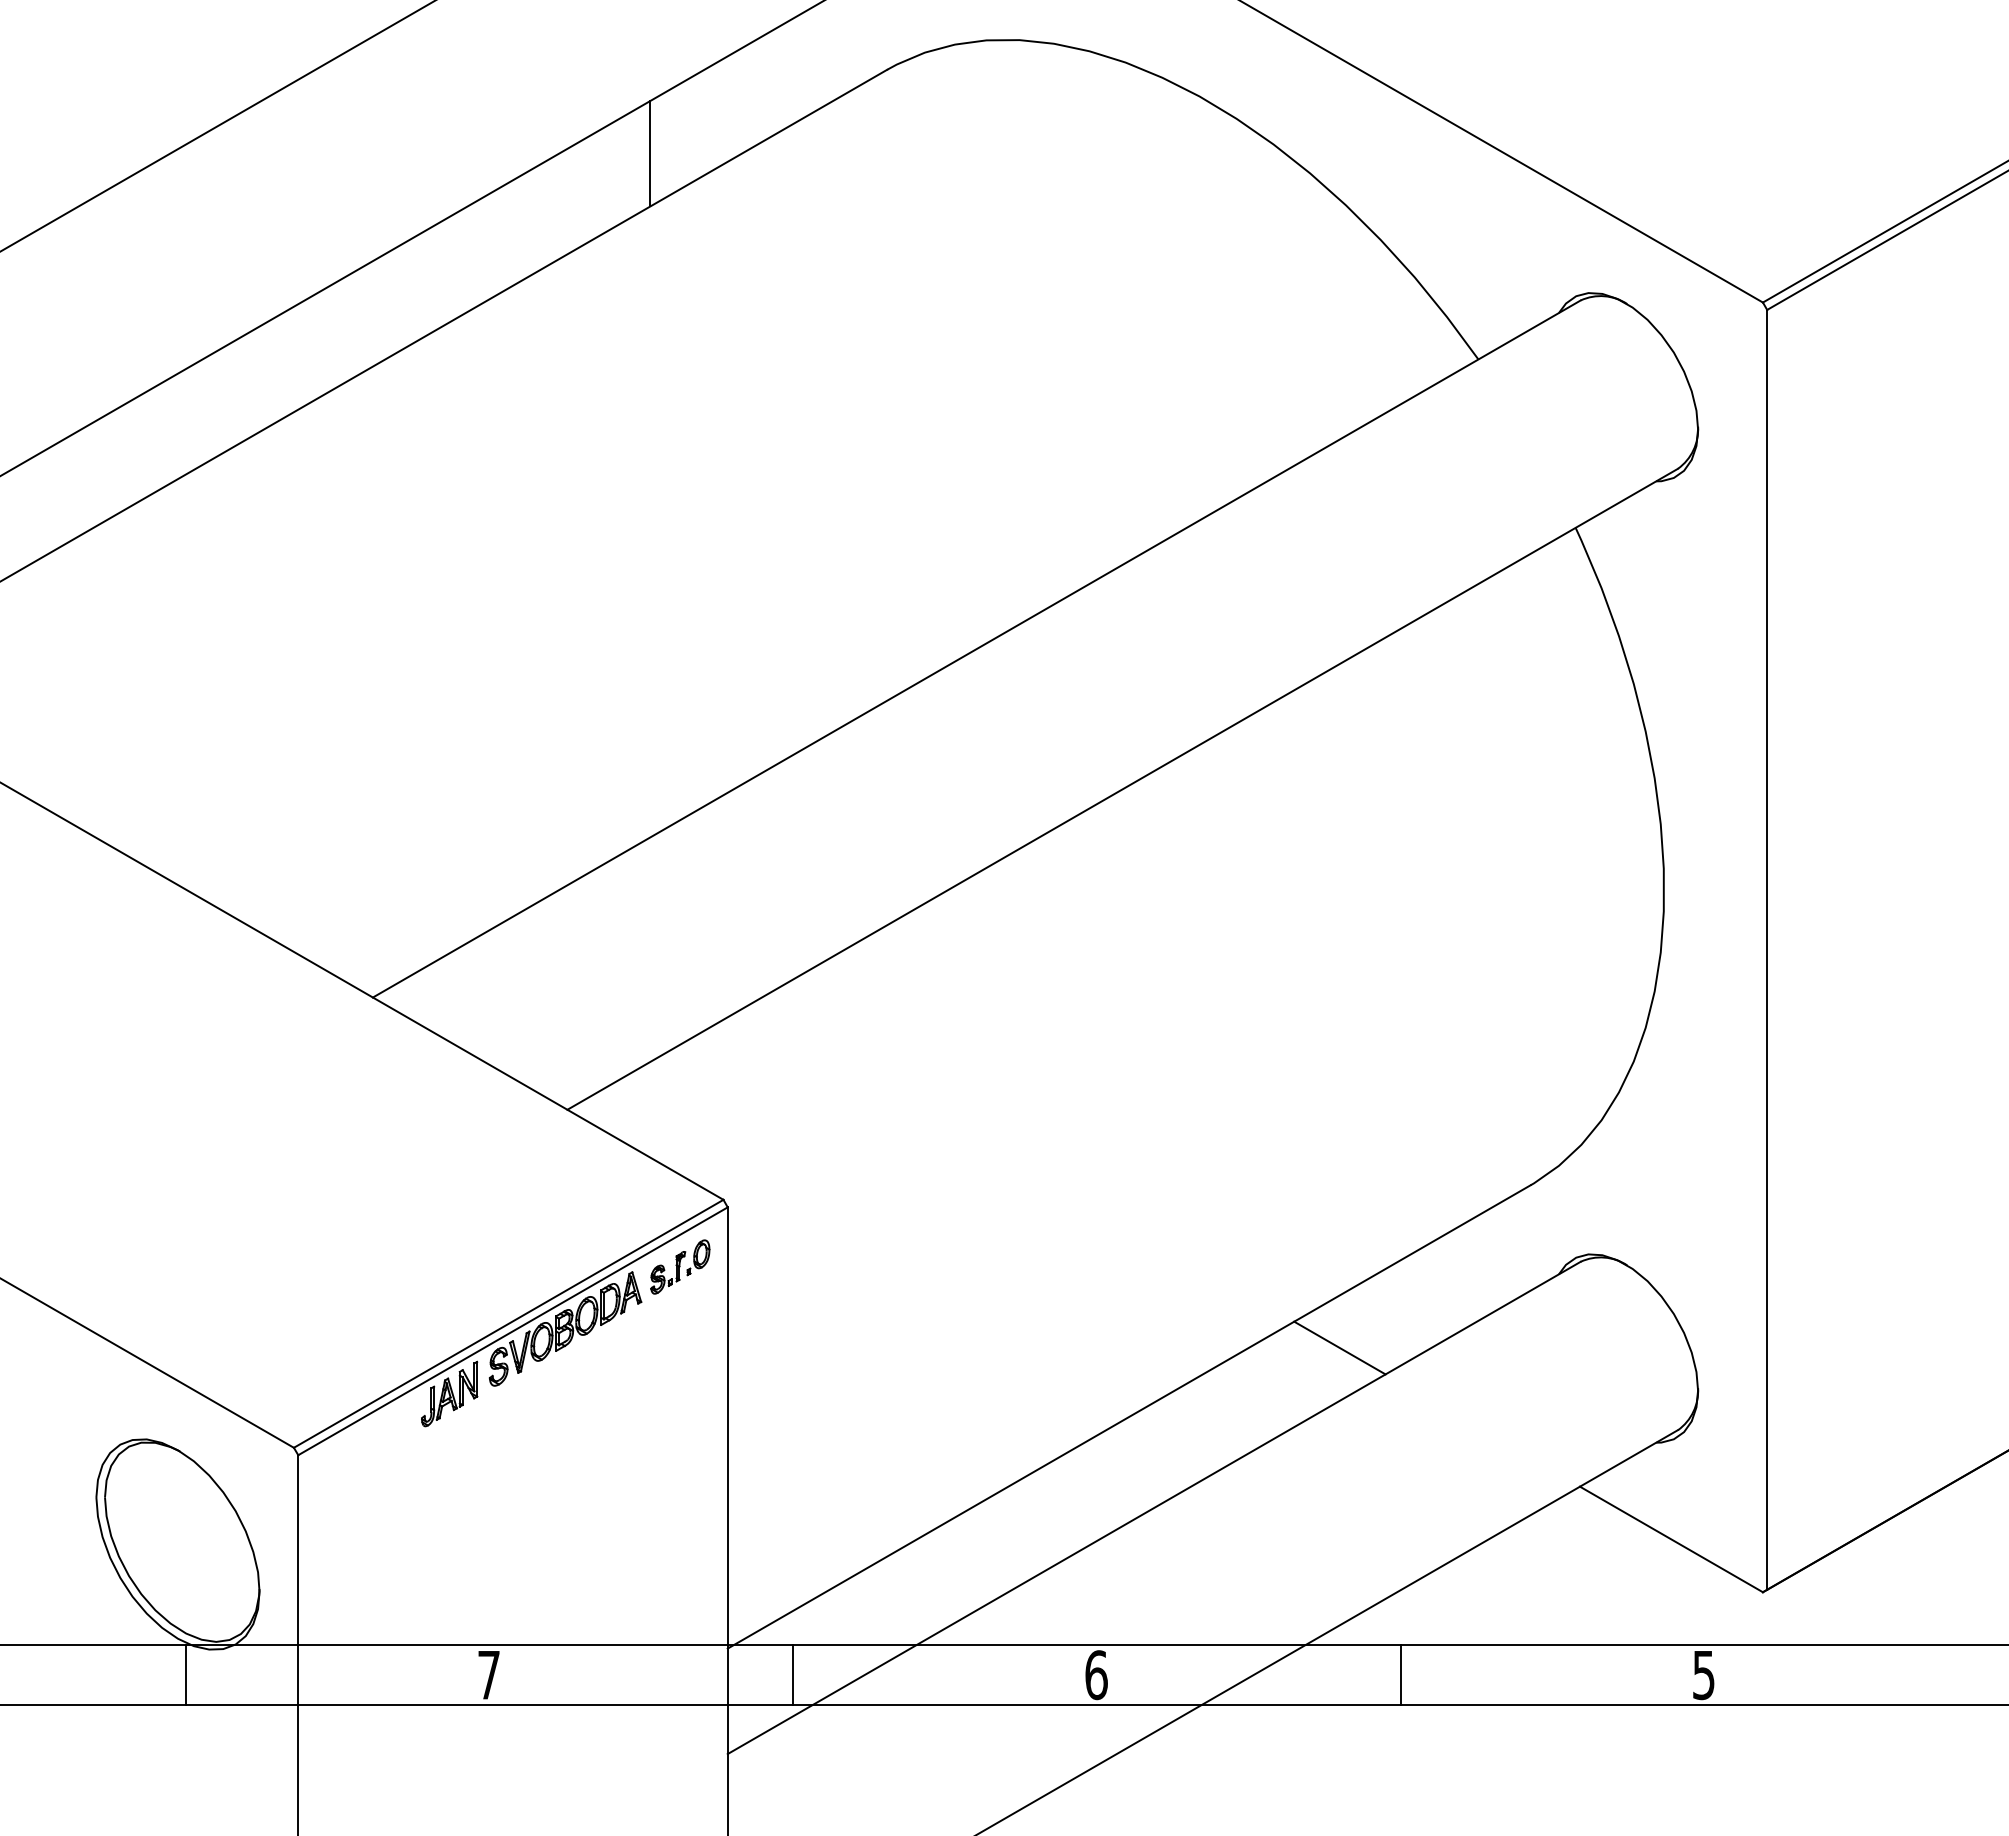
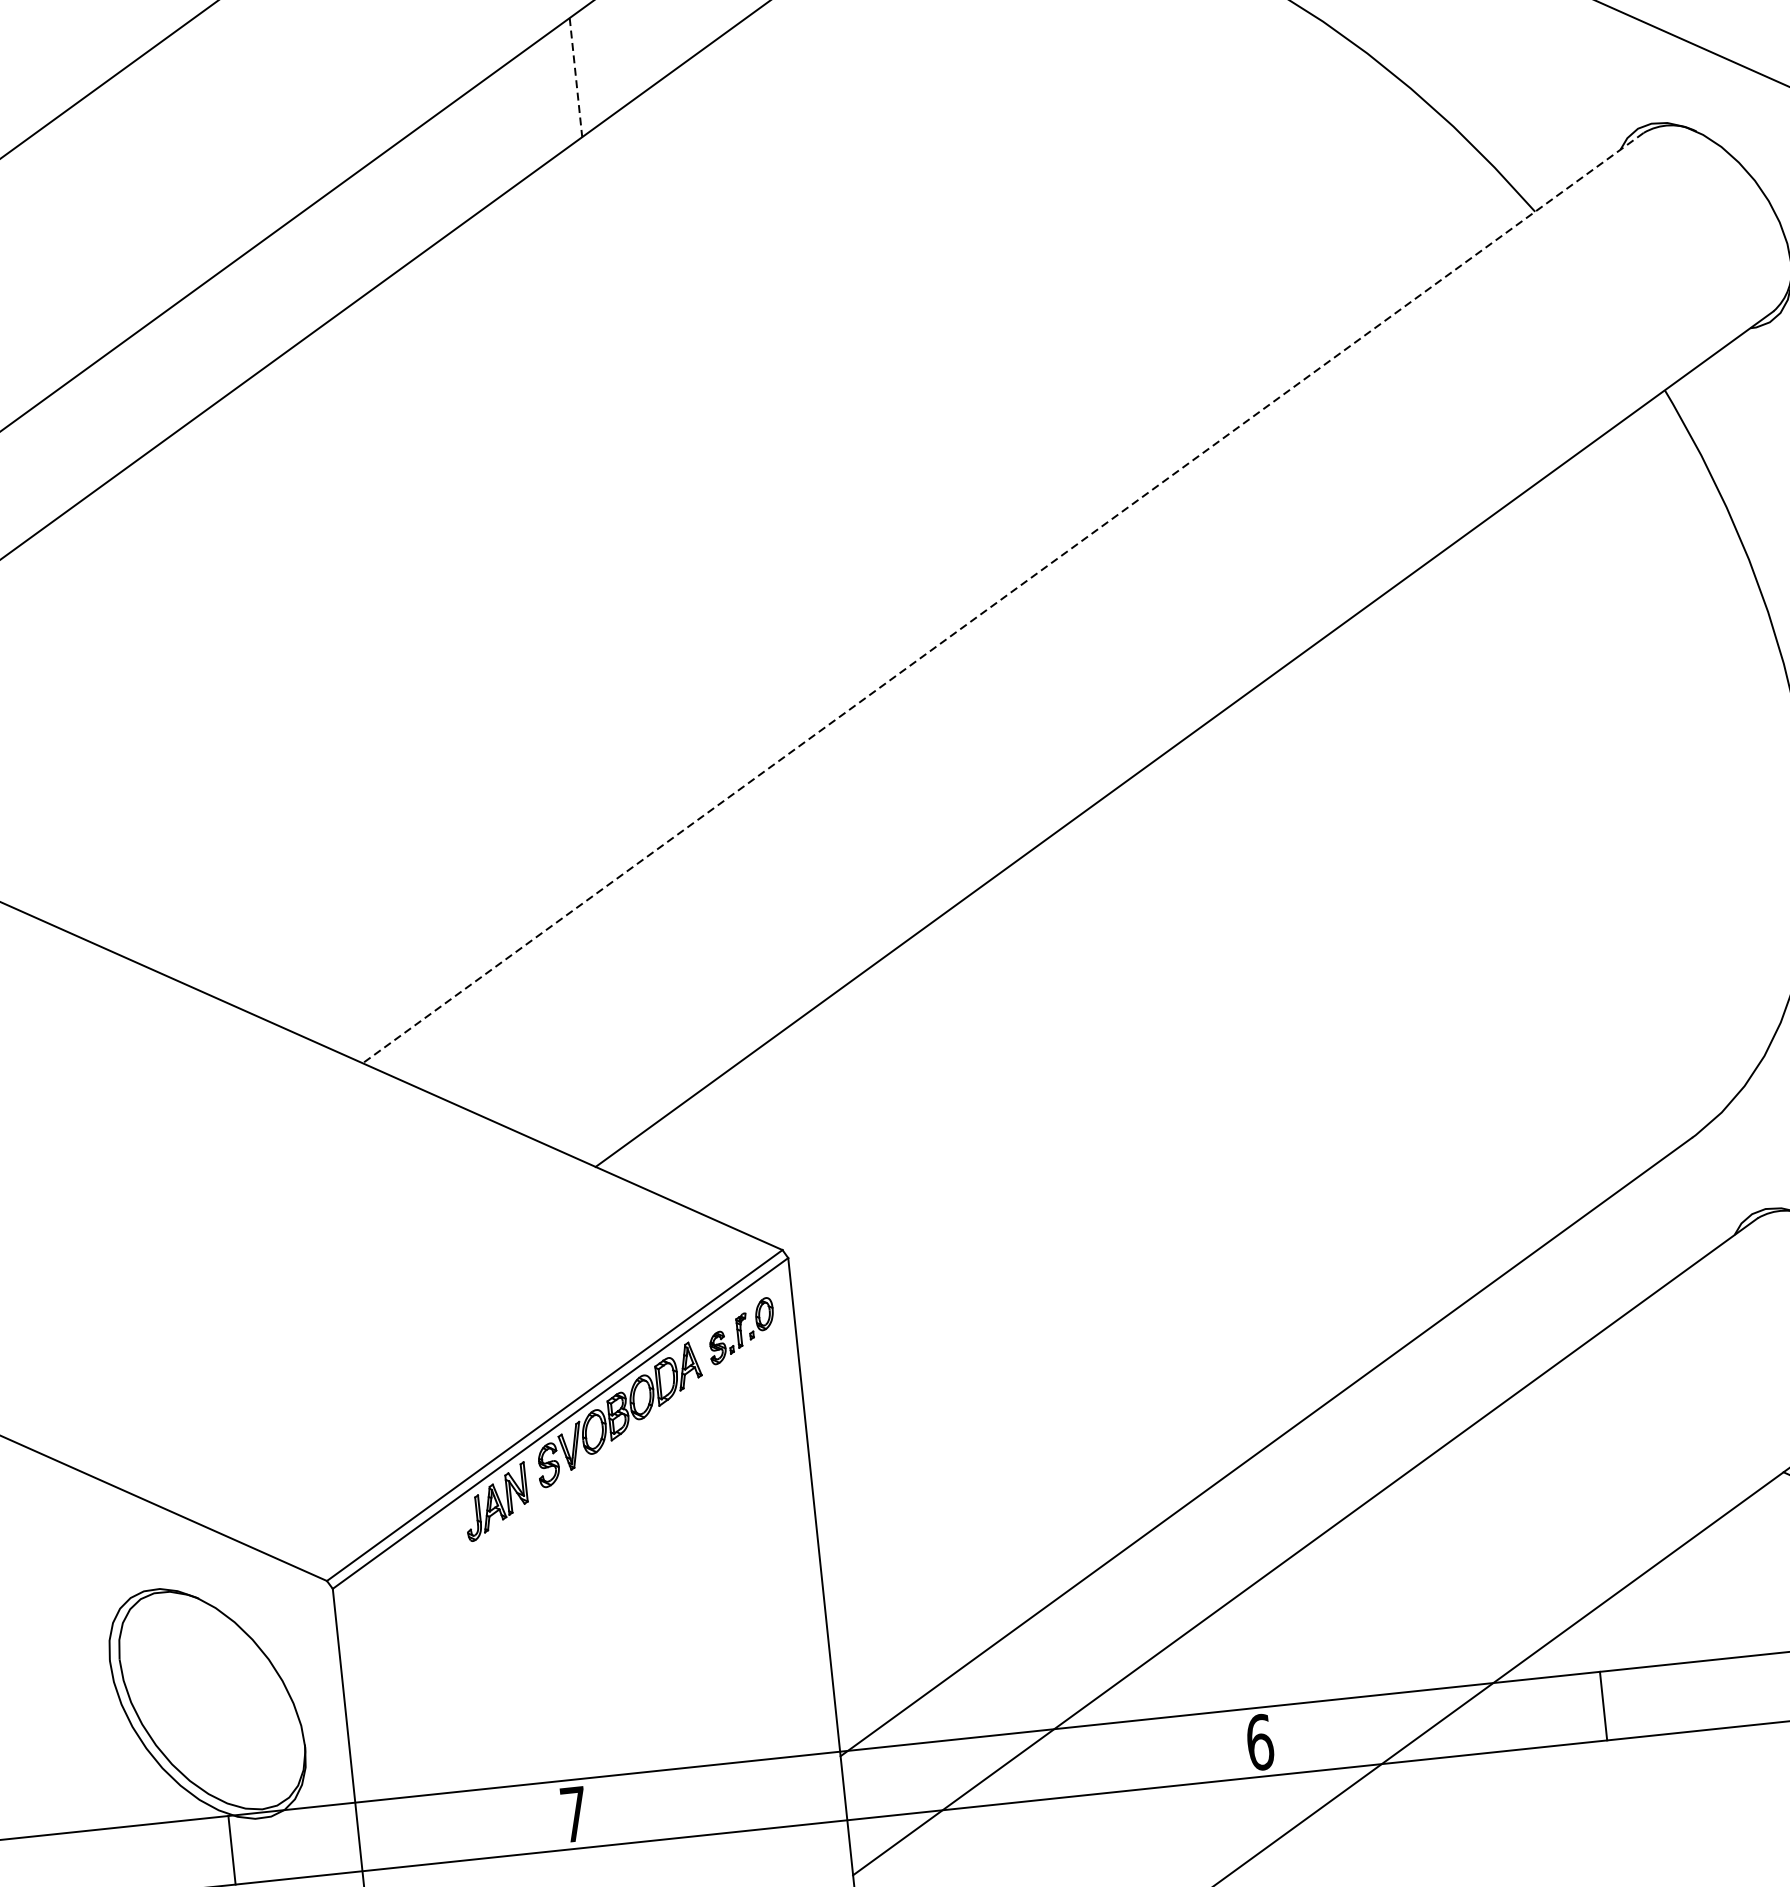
line: (650, 153) -> (575, 77), solid -> dashed
line: (976, 649) -> (1002, 598), solid -> dashed
line: (1339, 1347) -> (1495, 1343), removed
line: (793, 1674) -> (917, 1777), removed

